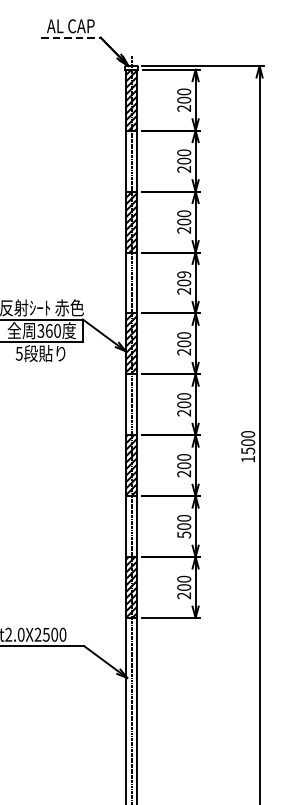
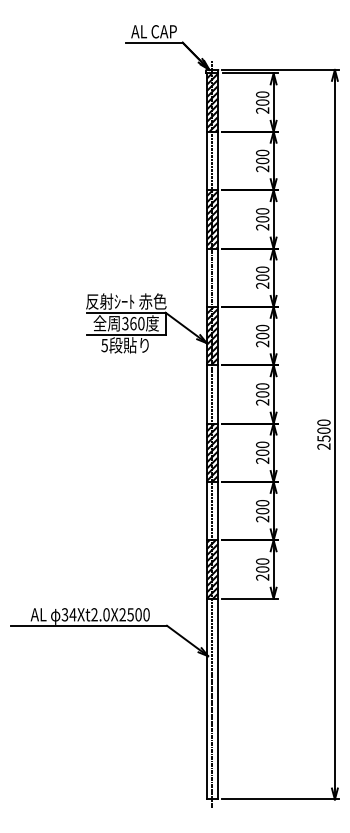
line: (71, 37) -> (154, 42), dashed -> solid
text: (184, 274) -> (262, 269), 209 -> 200
text: (247, 459) -> (323, 446), 1500 -> 2500
text: (184, 534) -> (262, 518), 500 -> 200

